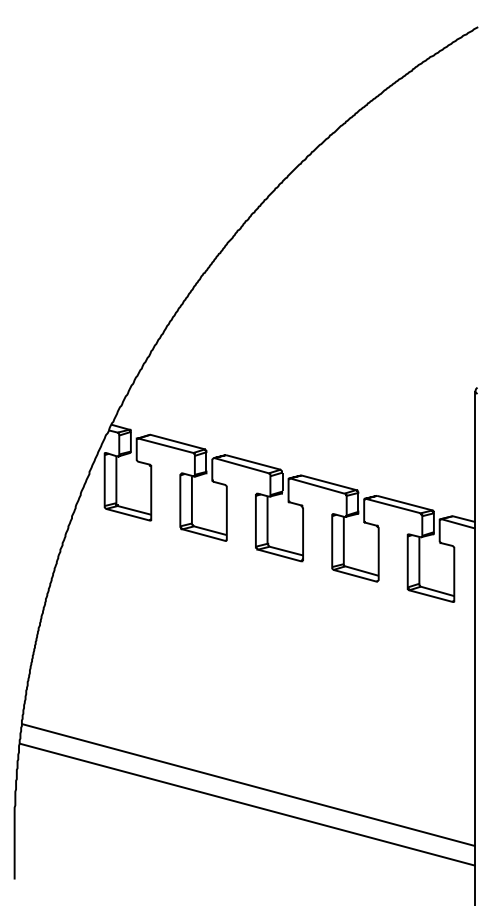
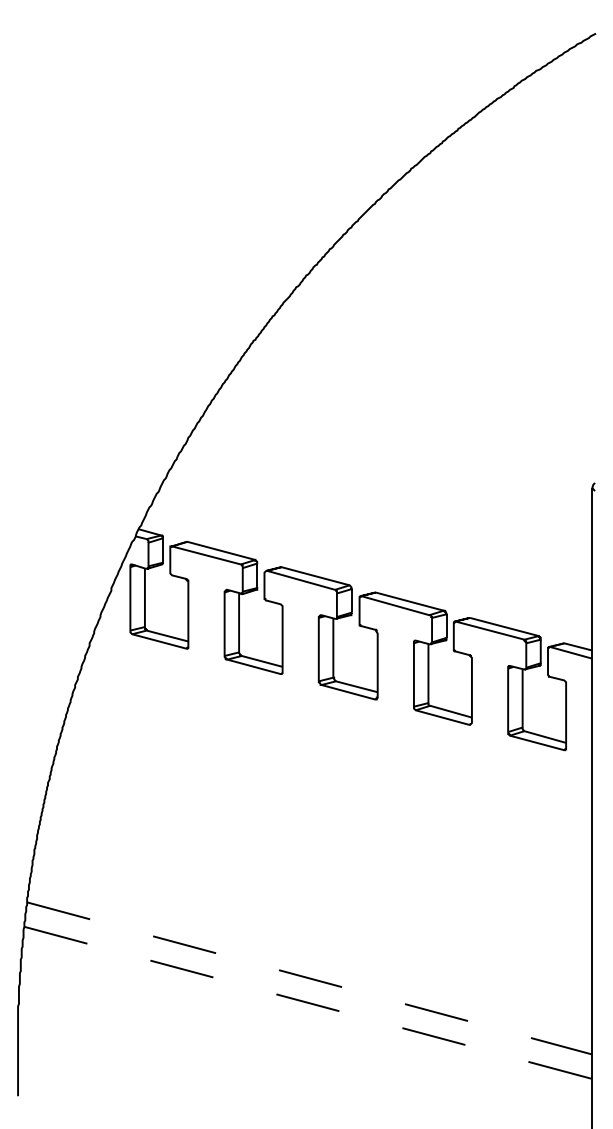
line: (248, 785) -> (309, 978), solid -> dashed
line: (247, 804) -> (308, 1002), solid -> dashed

